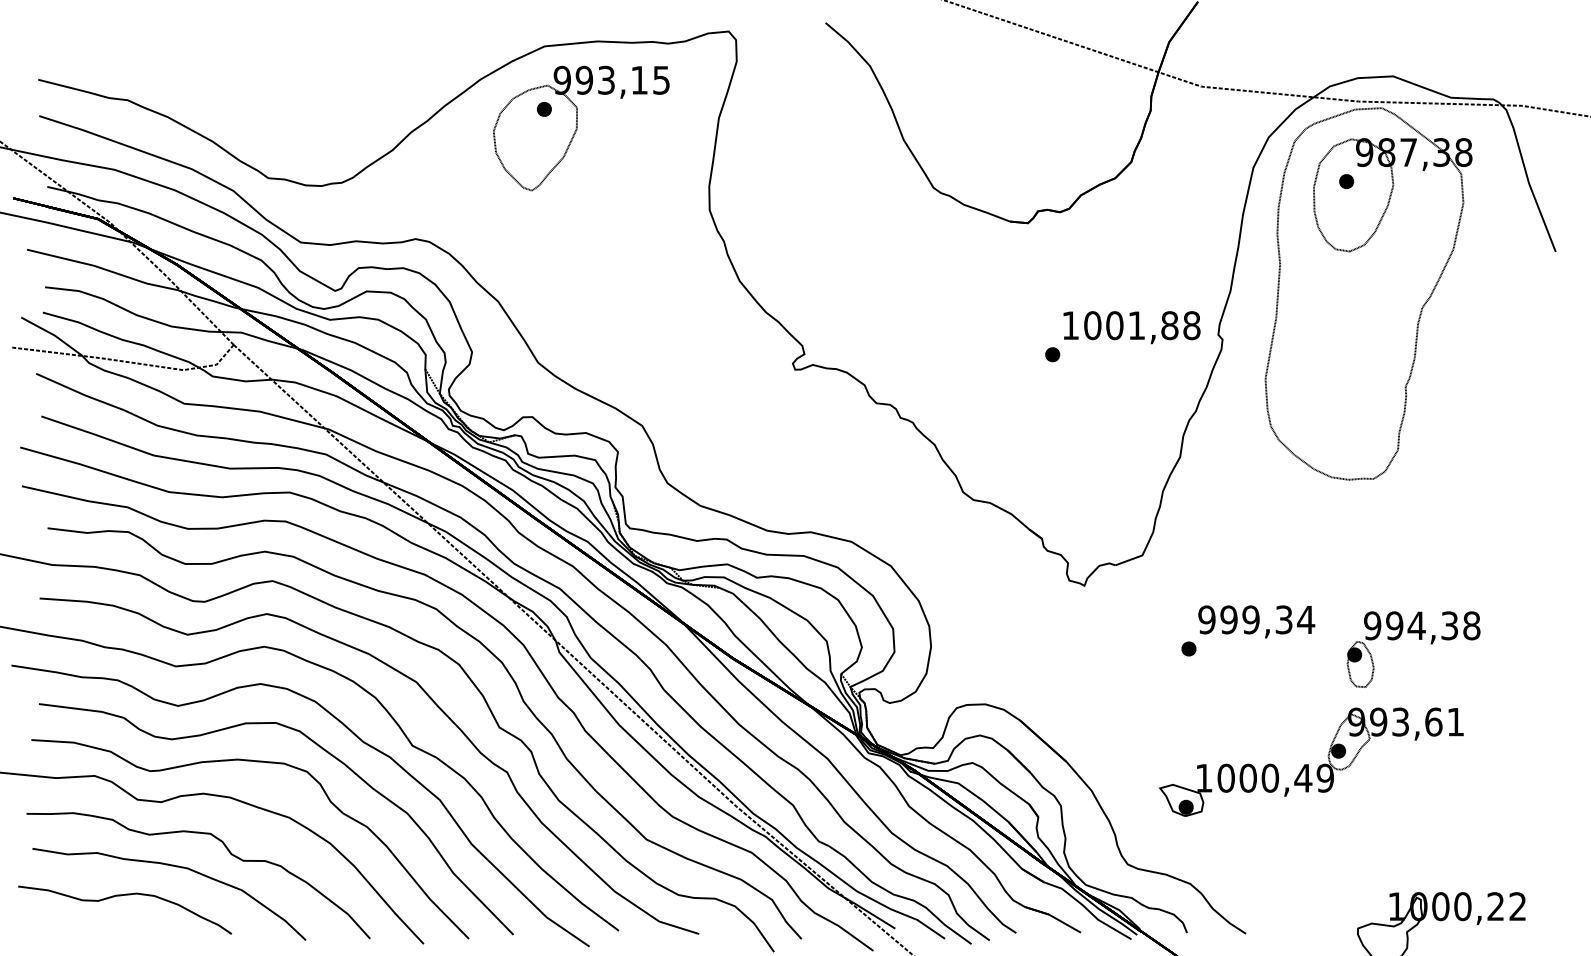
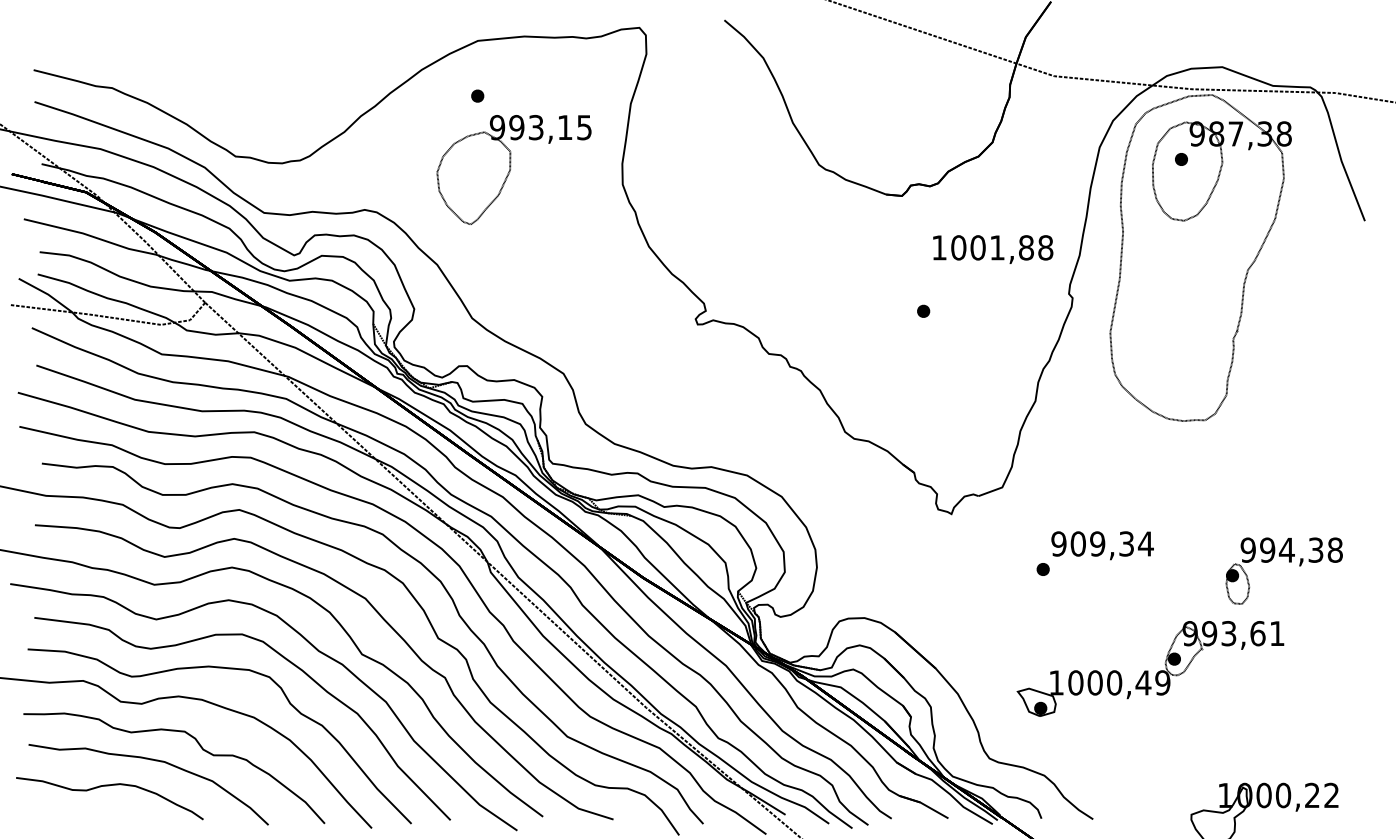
part: (580, 128) -> (513, 169), moved
text: (1132, 327) -> (993, 249), moved
text: (1228, 619) -> (1077, 543), 999,34 -> 909,34
part: (1419, 639) -> (1289, 562), moved

